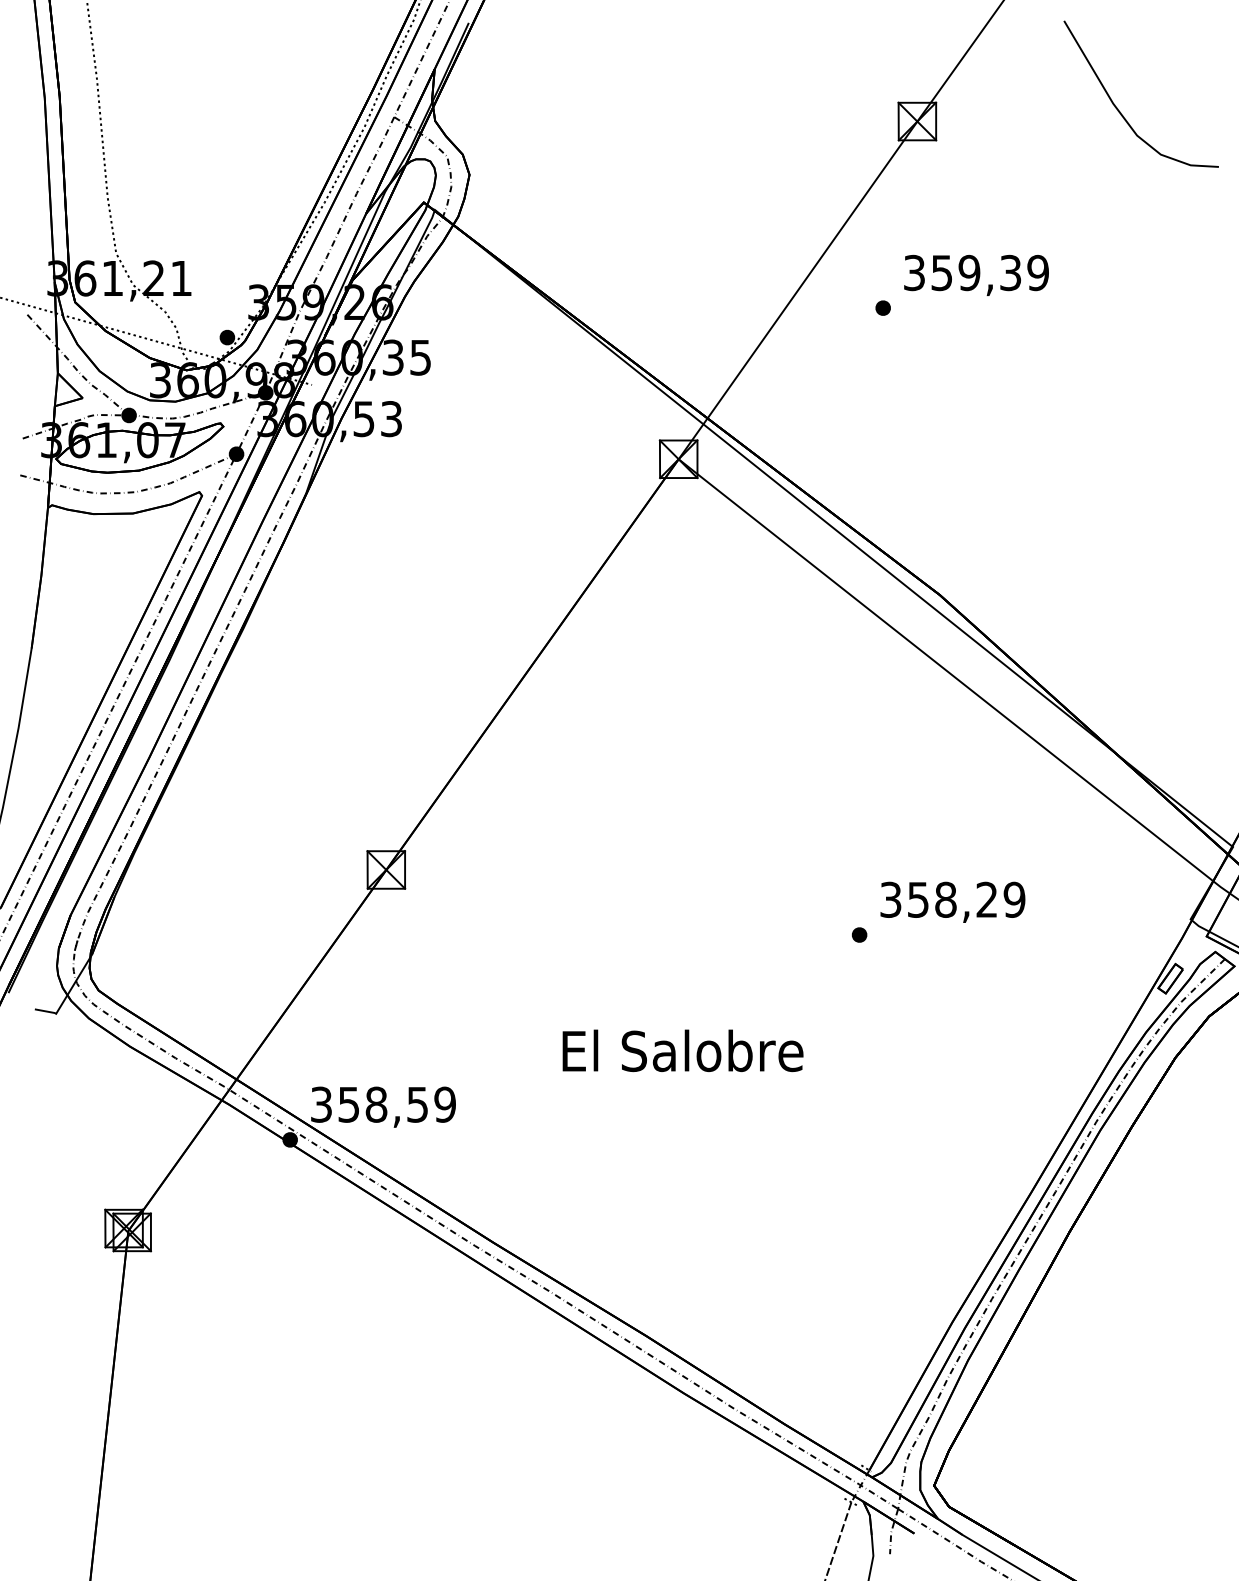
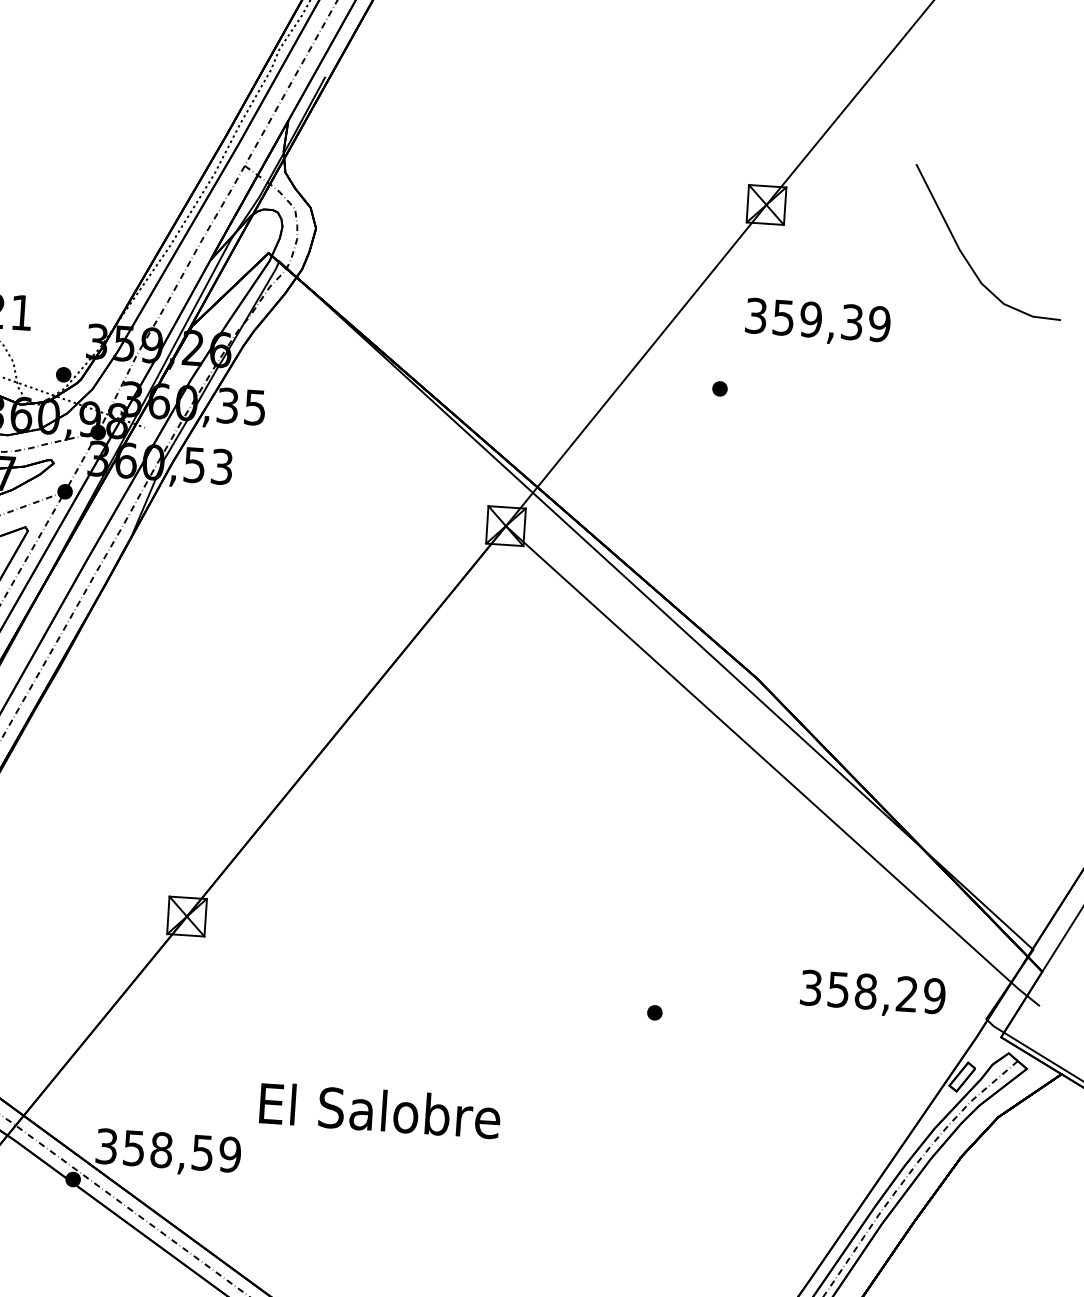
curve: (1118, 108) -> (964, 255), moved
text: (976, 274) -> (817, 321), moved
text: (952, 901) -> (872, 993), moved
text: (682, 1050) -> (379, 1110), moved

